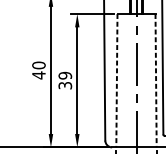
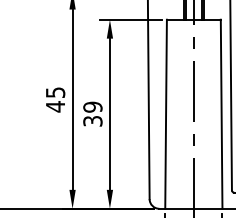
text: (38, 65) -> (55, 92), 40 -> 45
line: (117, 80) -> (166, 114), dashed -> solid
line: (155, 80) -> (221, 114), dashed -> solid

